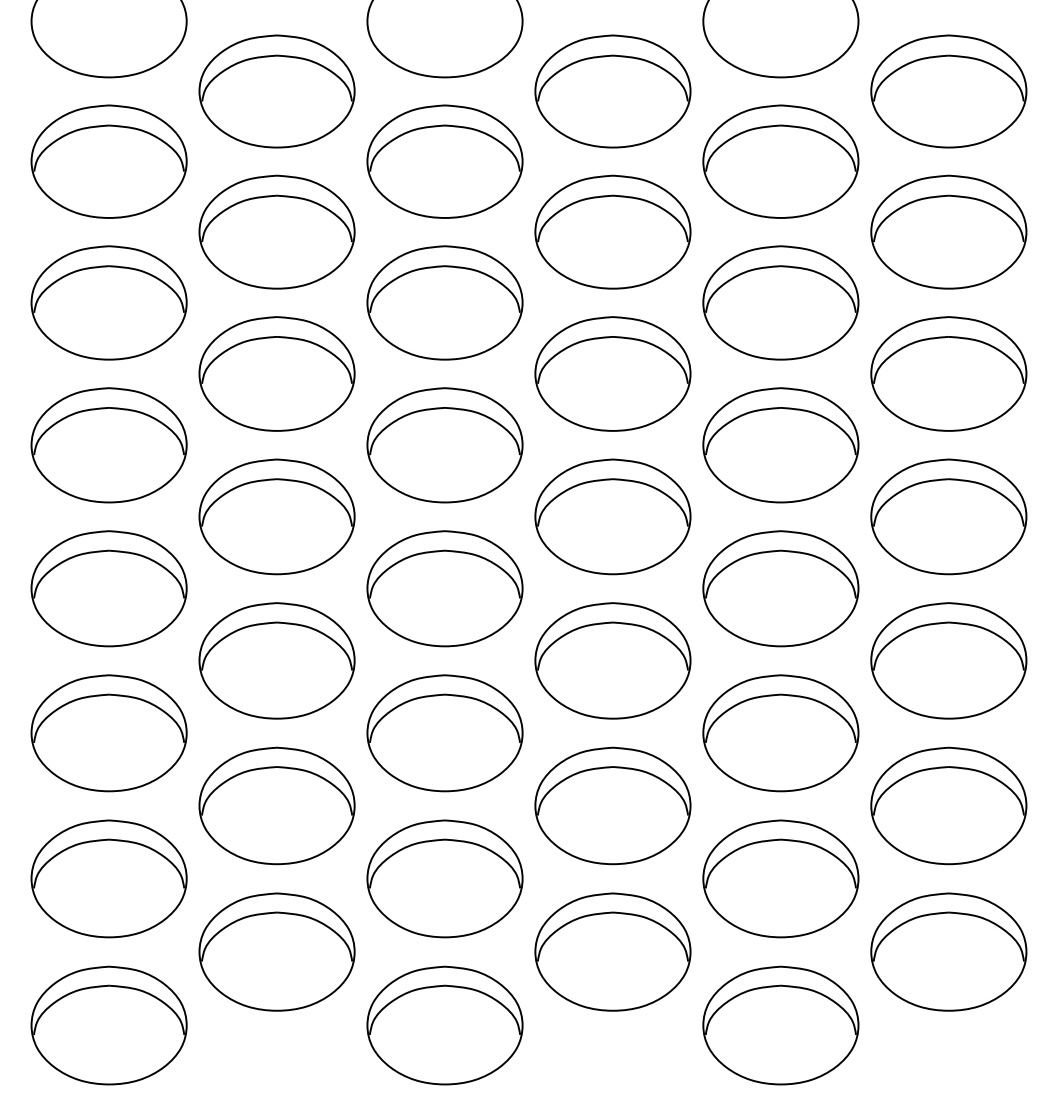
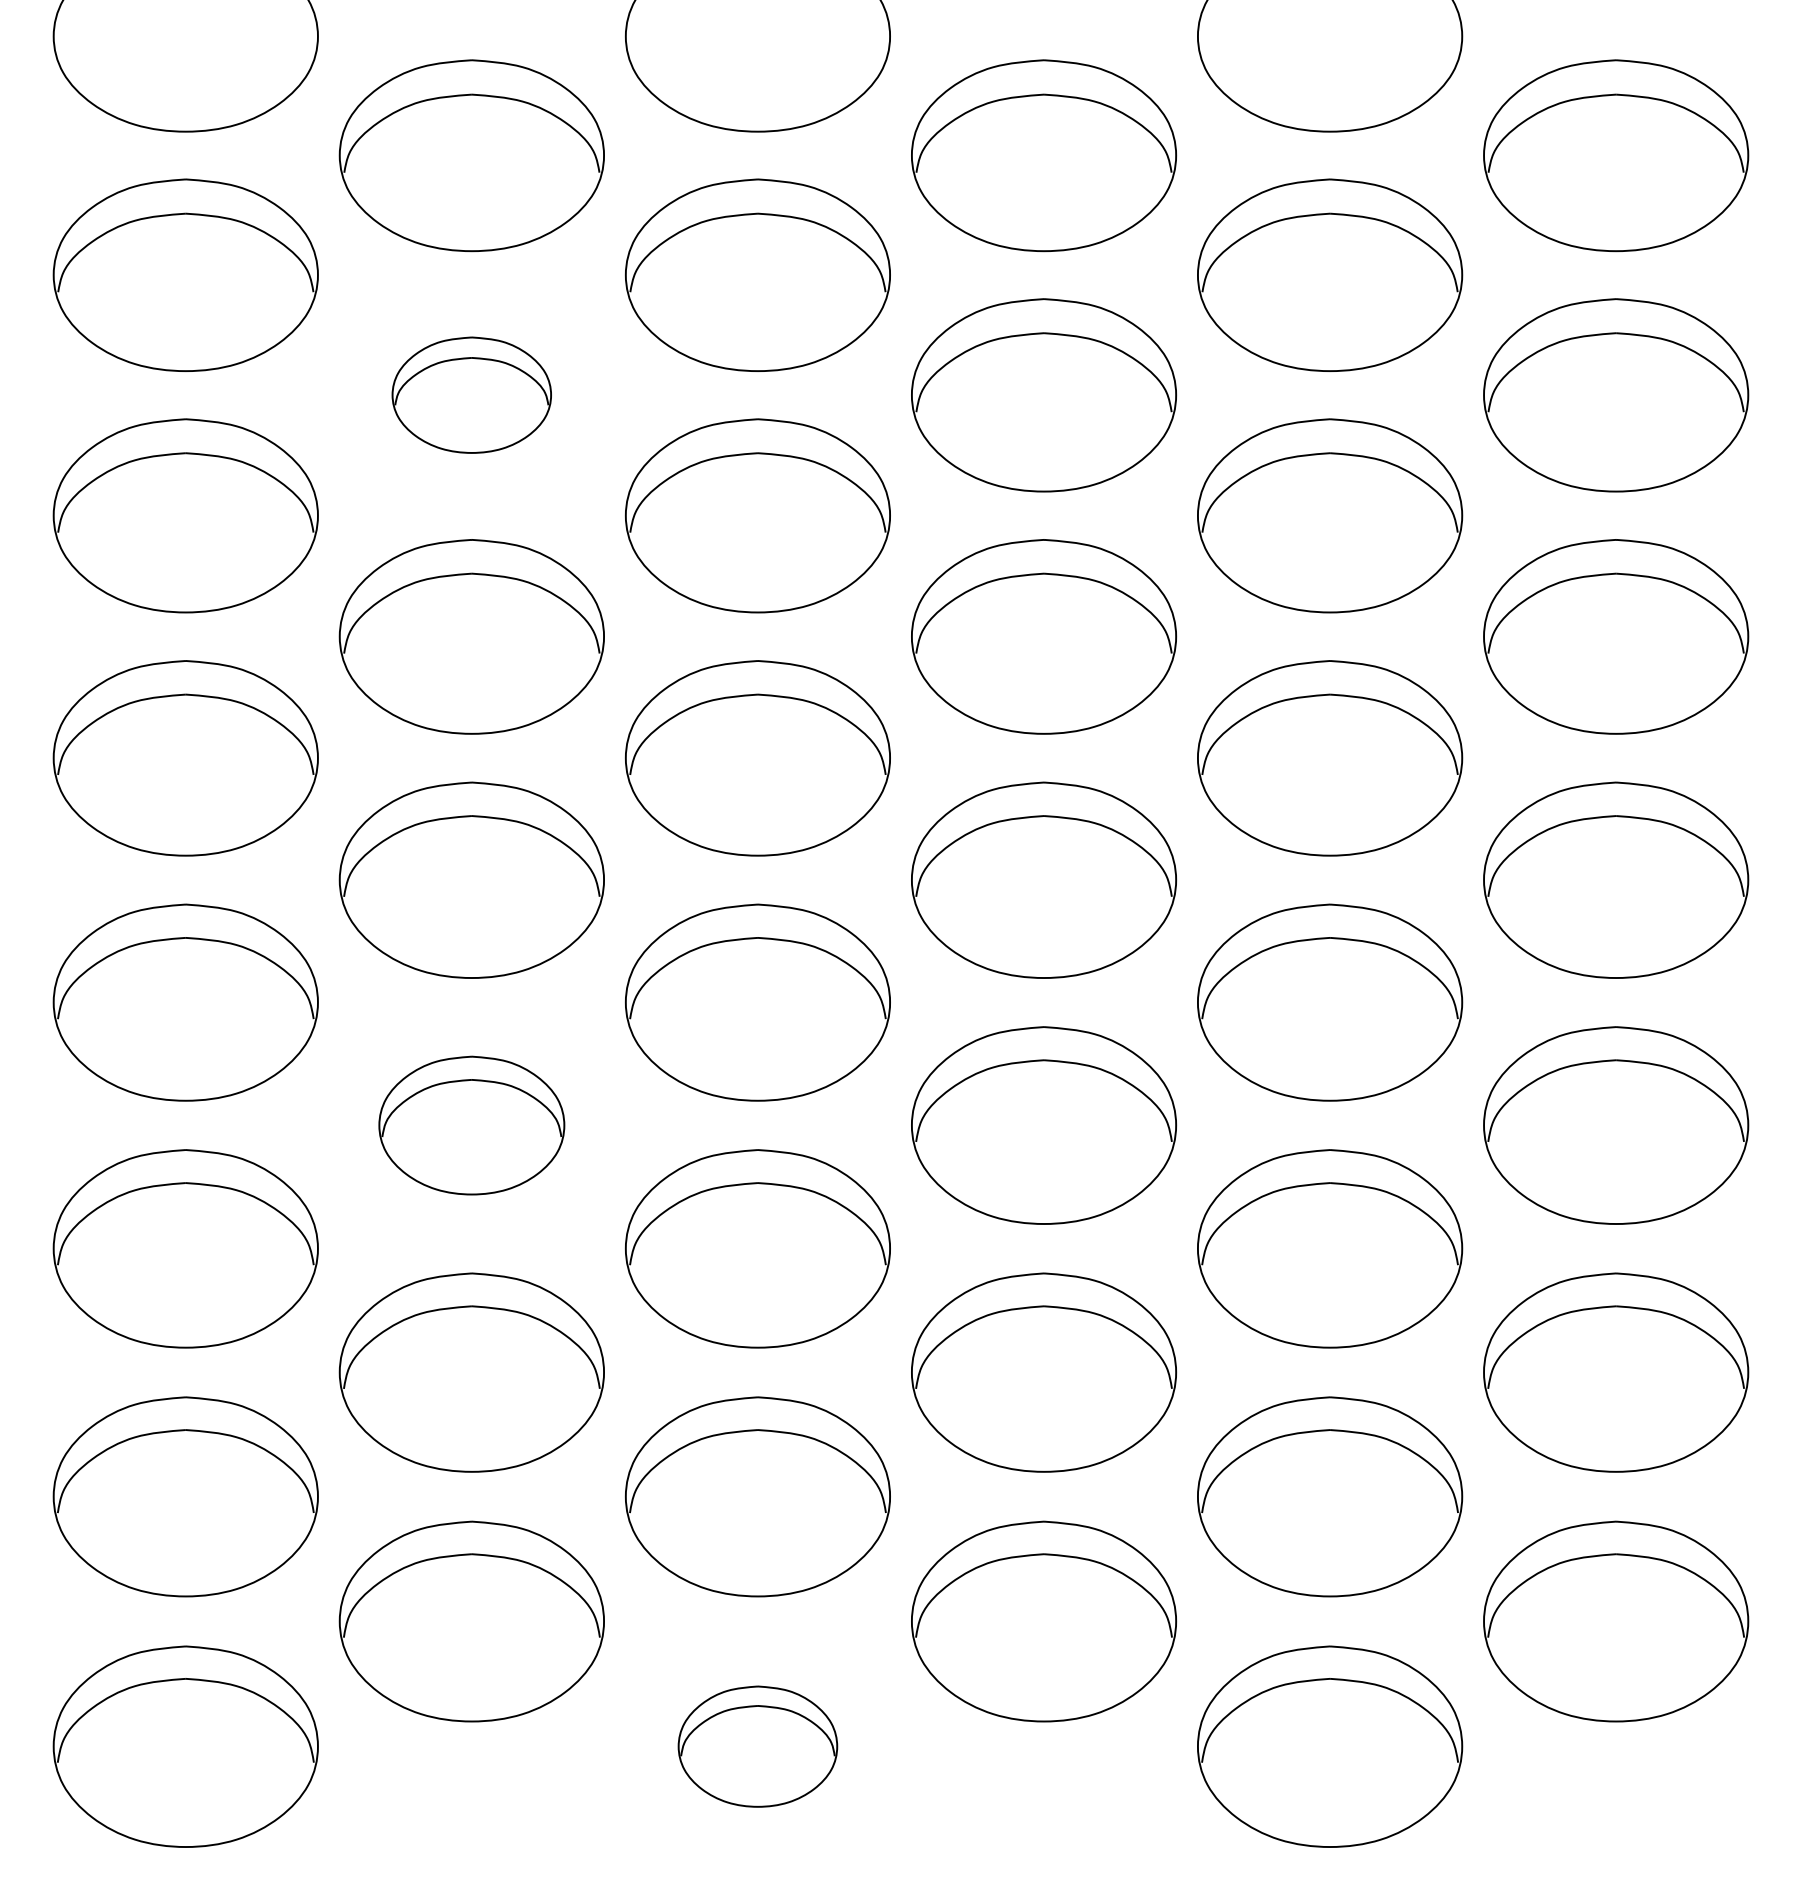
part: (276, 231) -> (470, 394), size x0.6
part: (276, 660) -> (470, 1124), size x0.7
part: (444, 1025) -> (757, 1746), size x0.6

